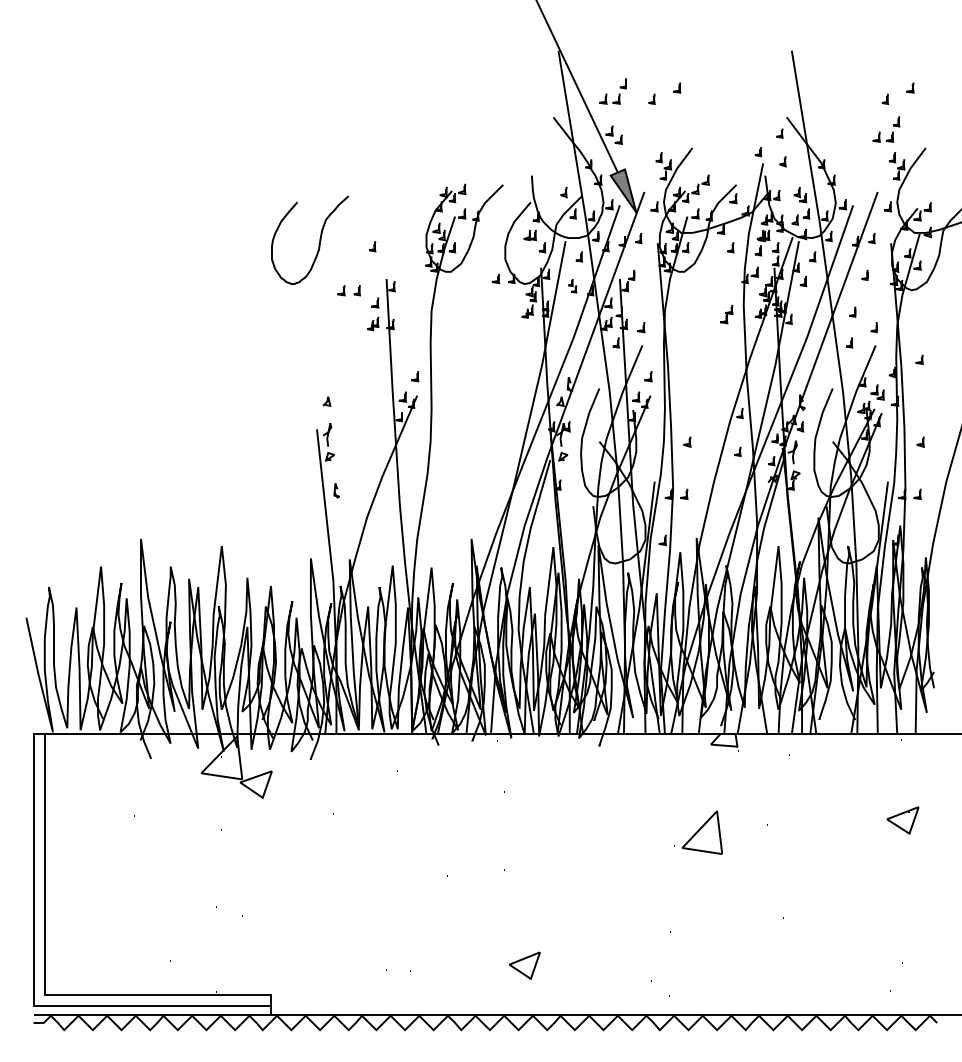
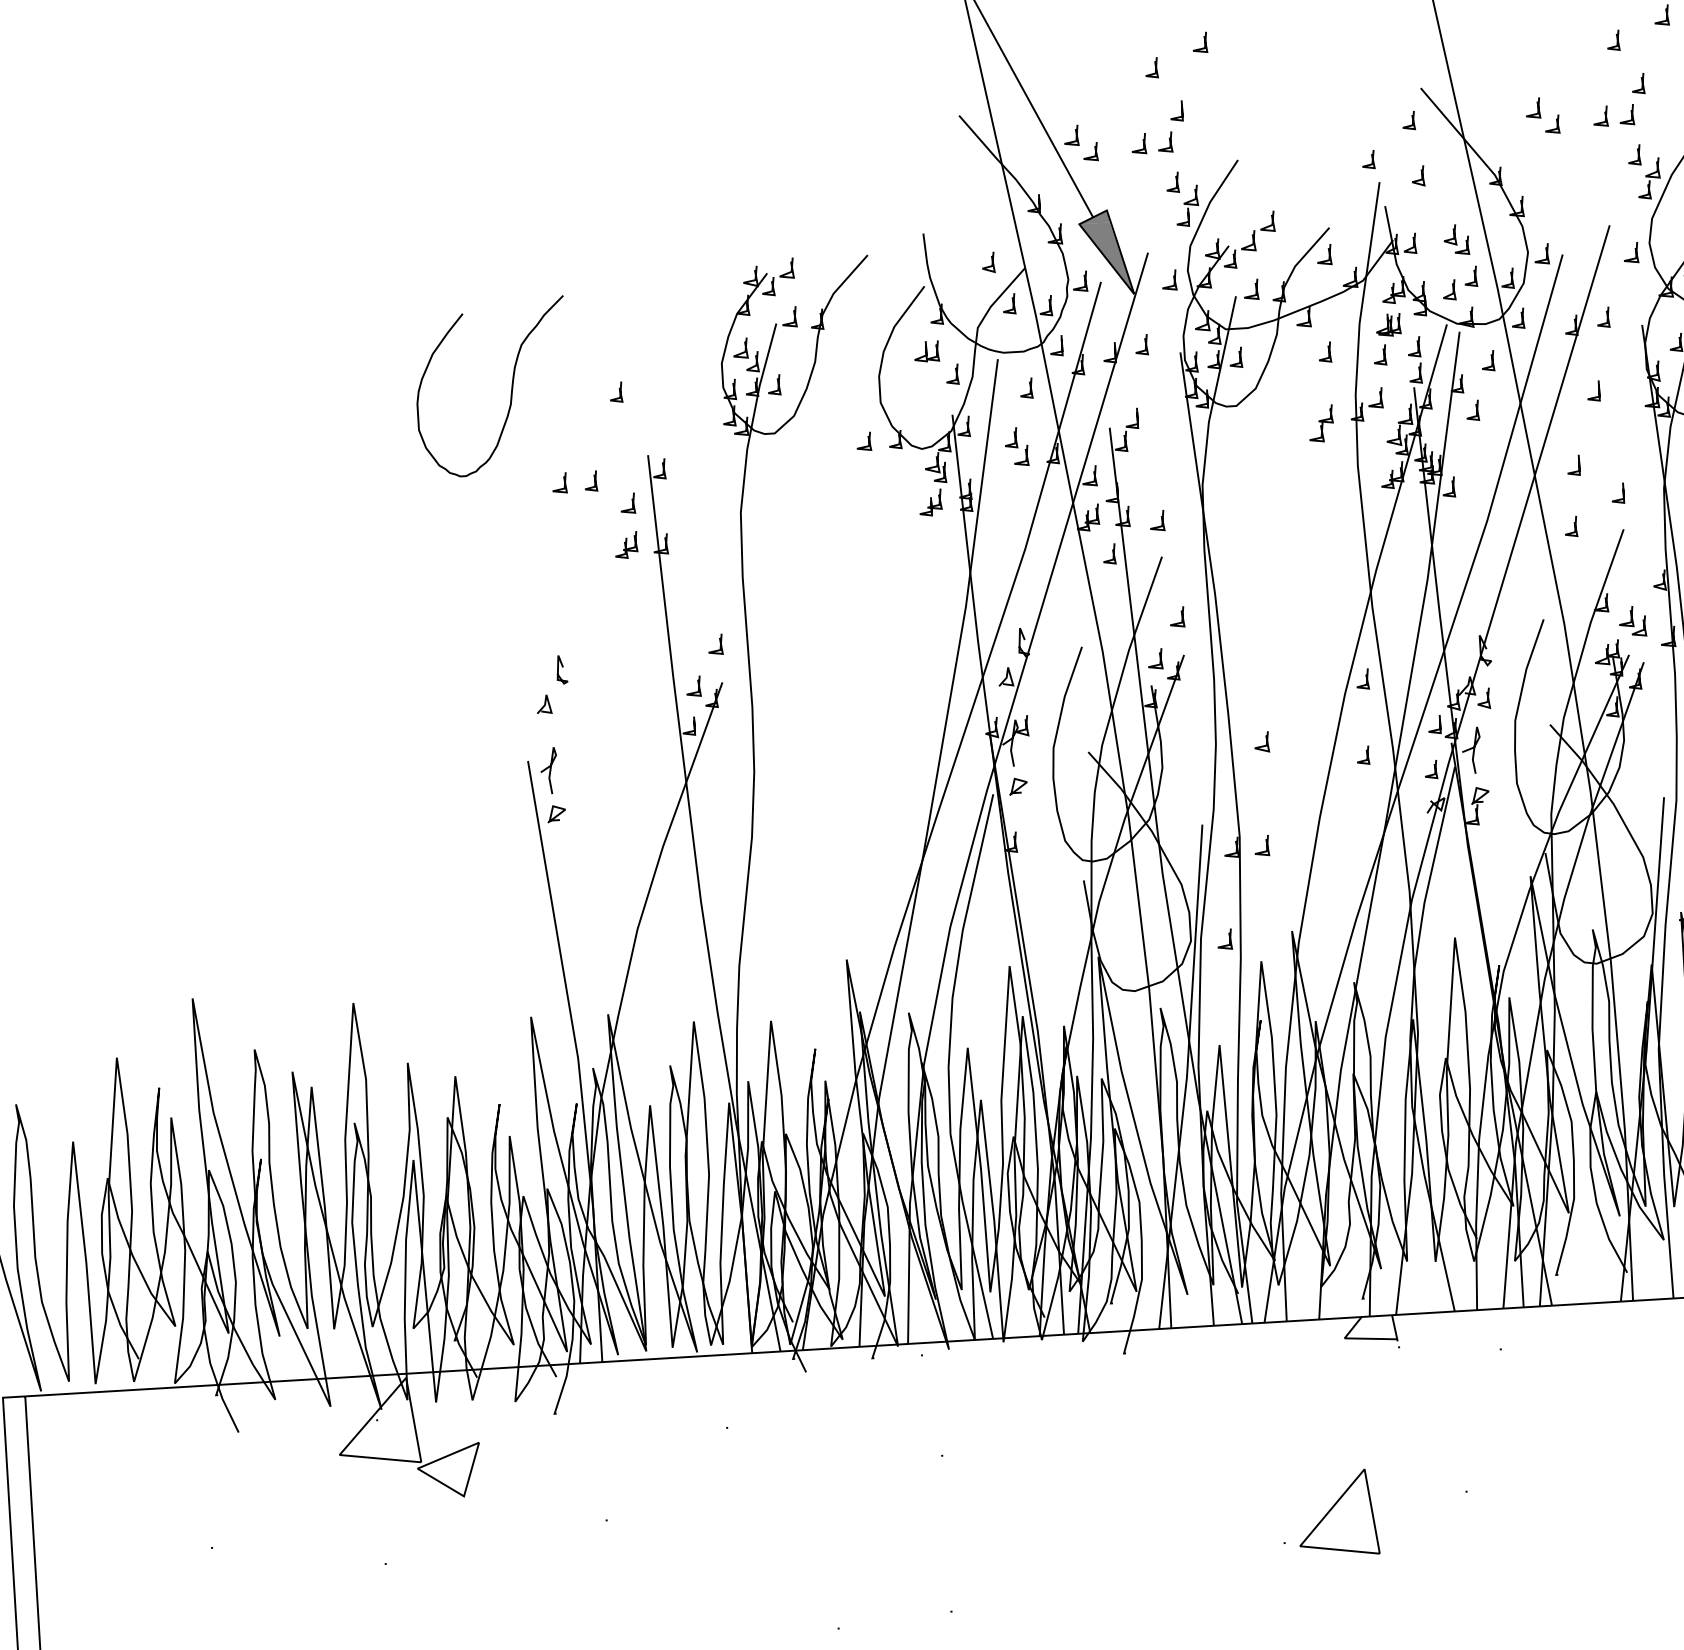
part: (612, 91) -> (1156, 128), moved
part: (847, 134) -> (1543, 115), added
part: (572, 285) -> (1016, 446), size x1.43
part: (726, 314) -> (1321, 424), moved
curve: (336, 489) -> (561, 667), moved

